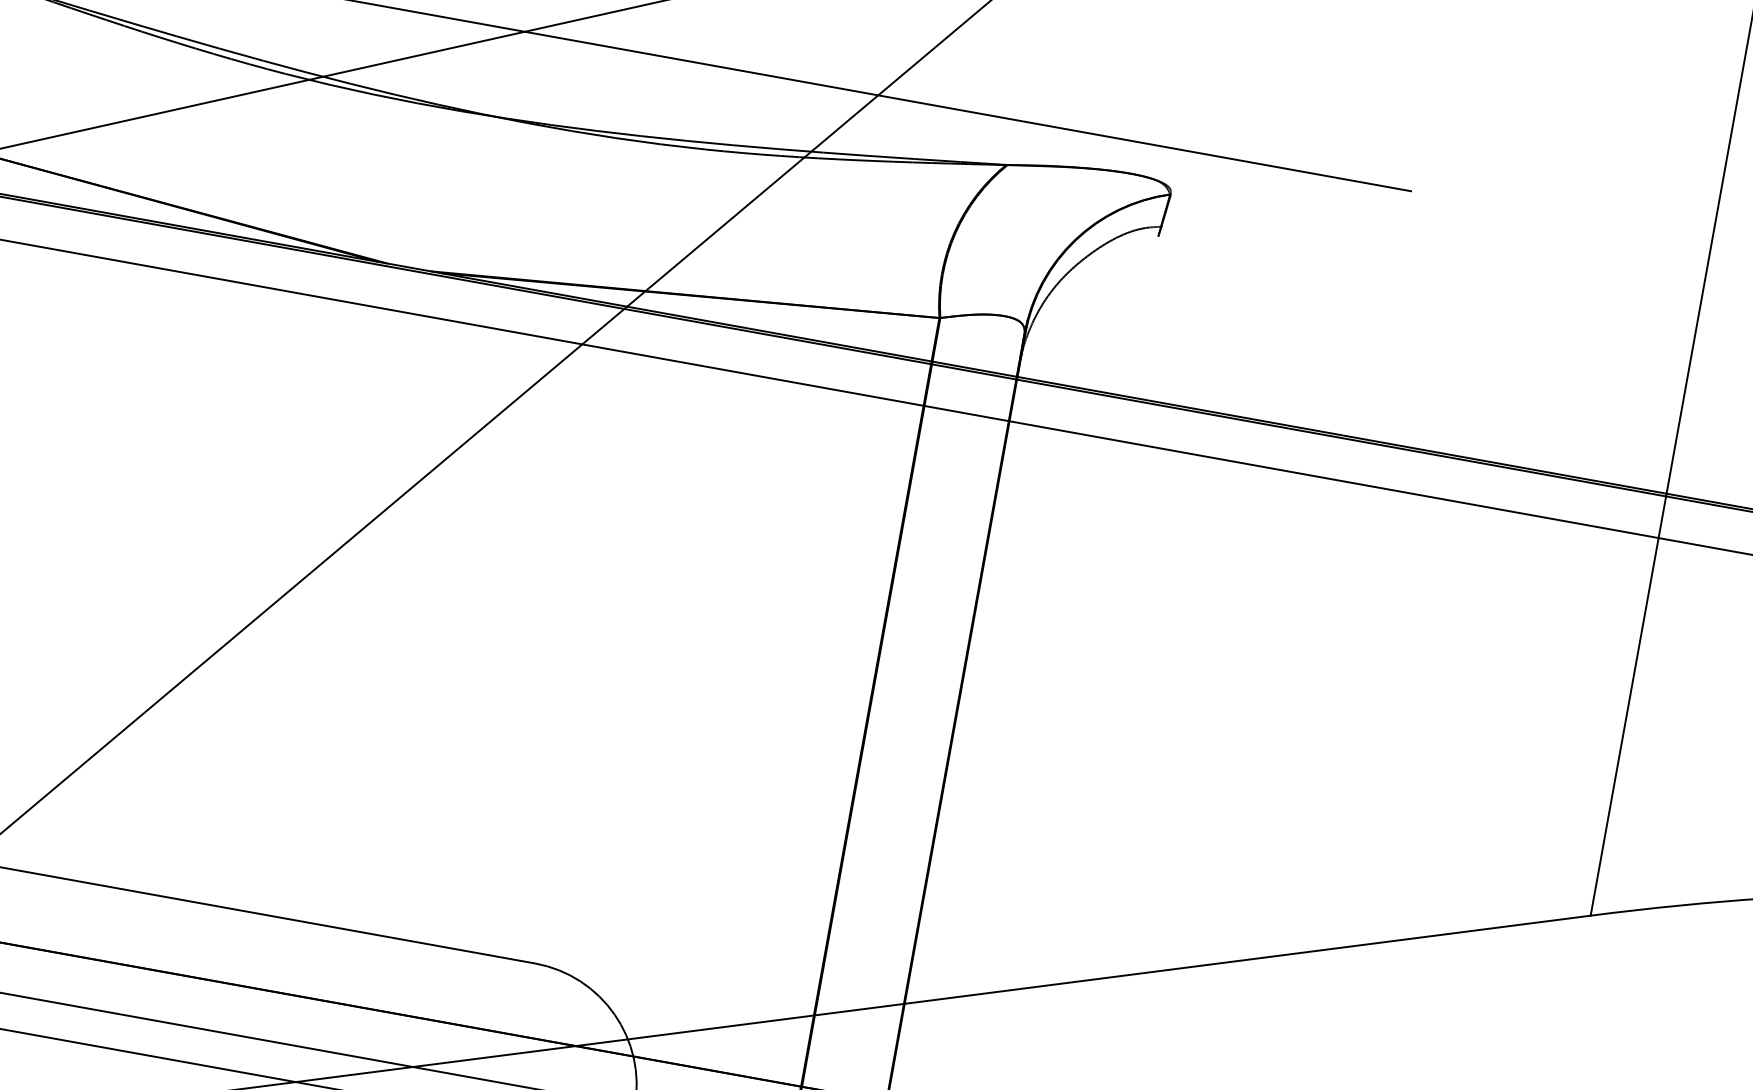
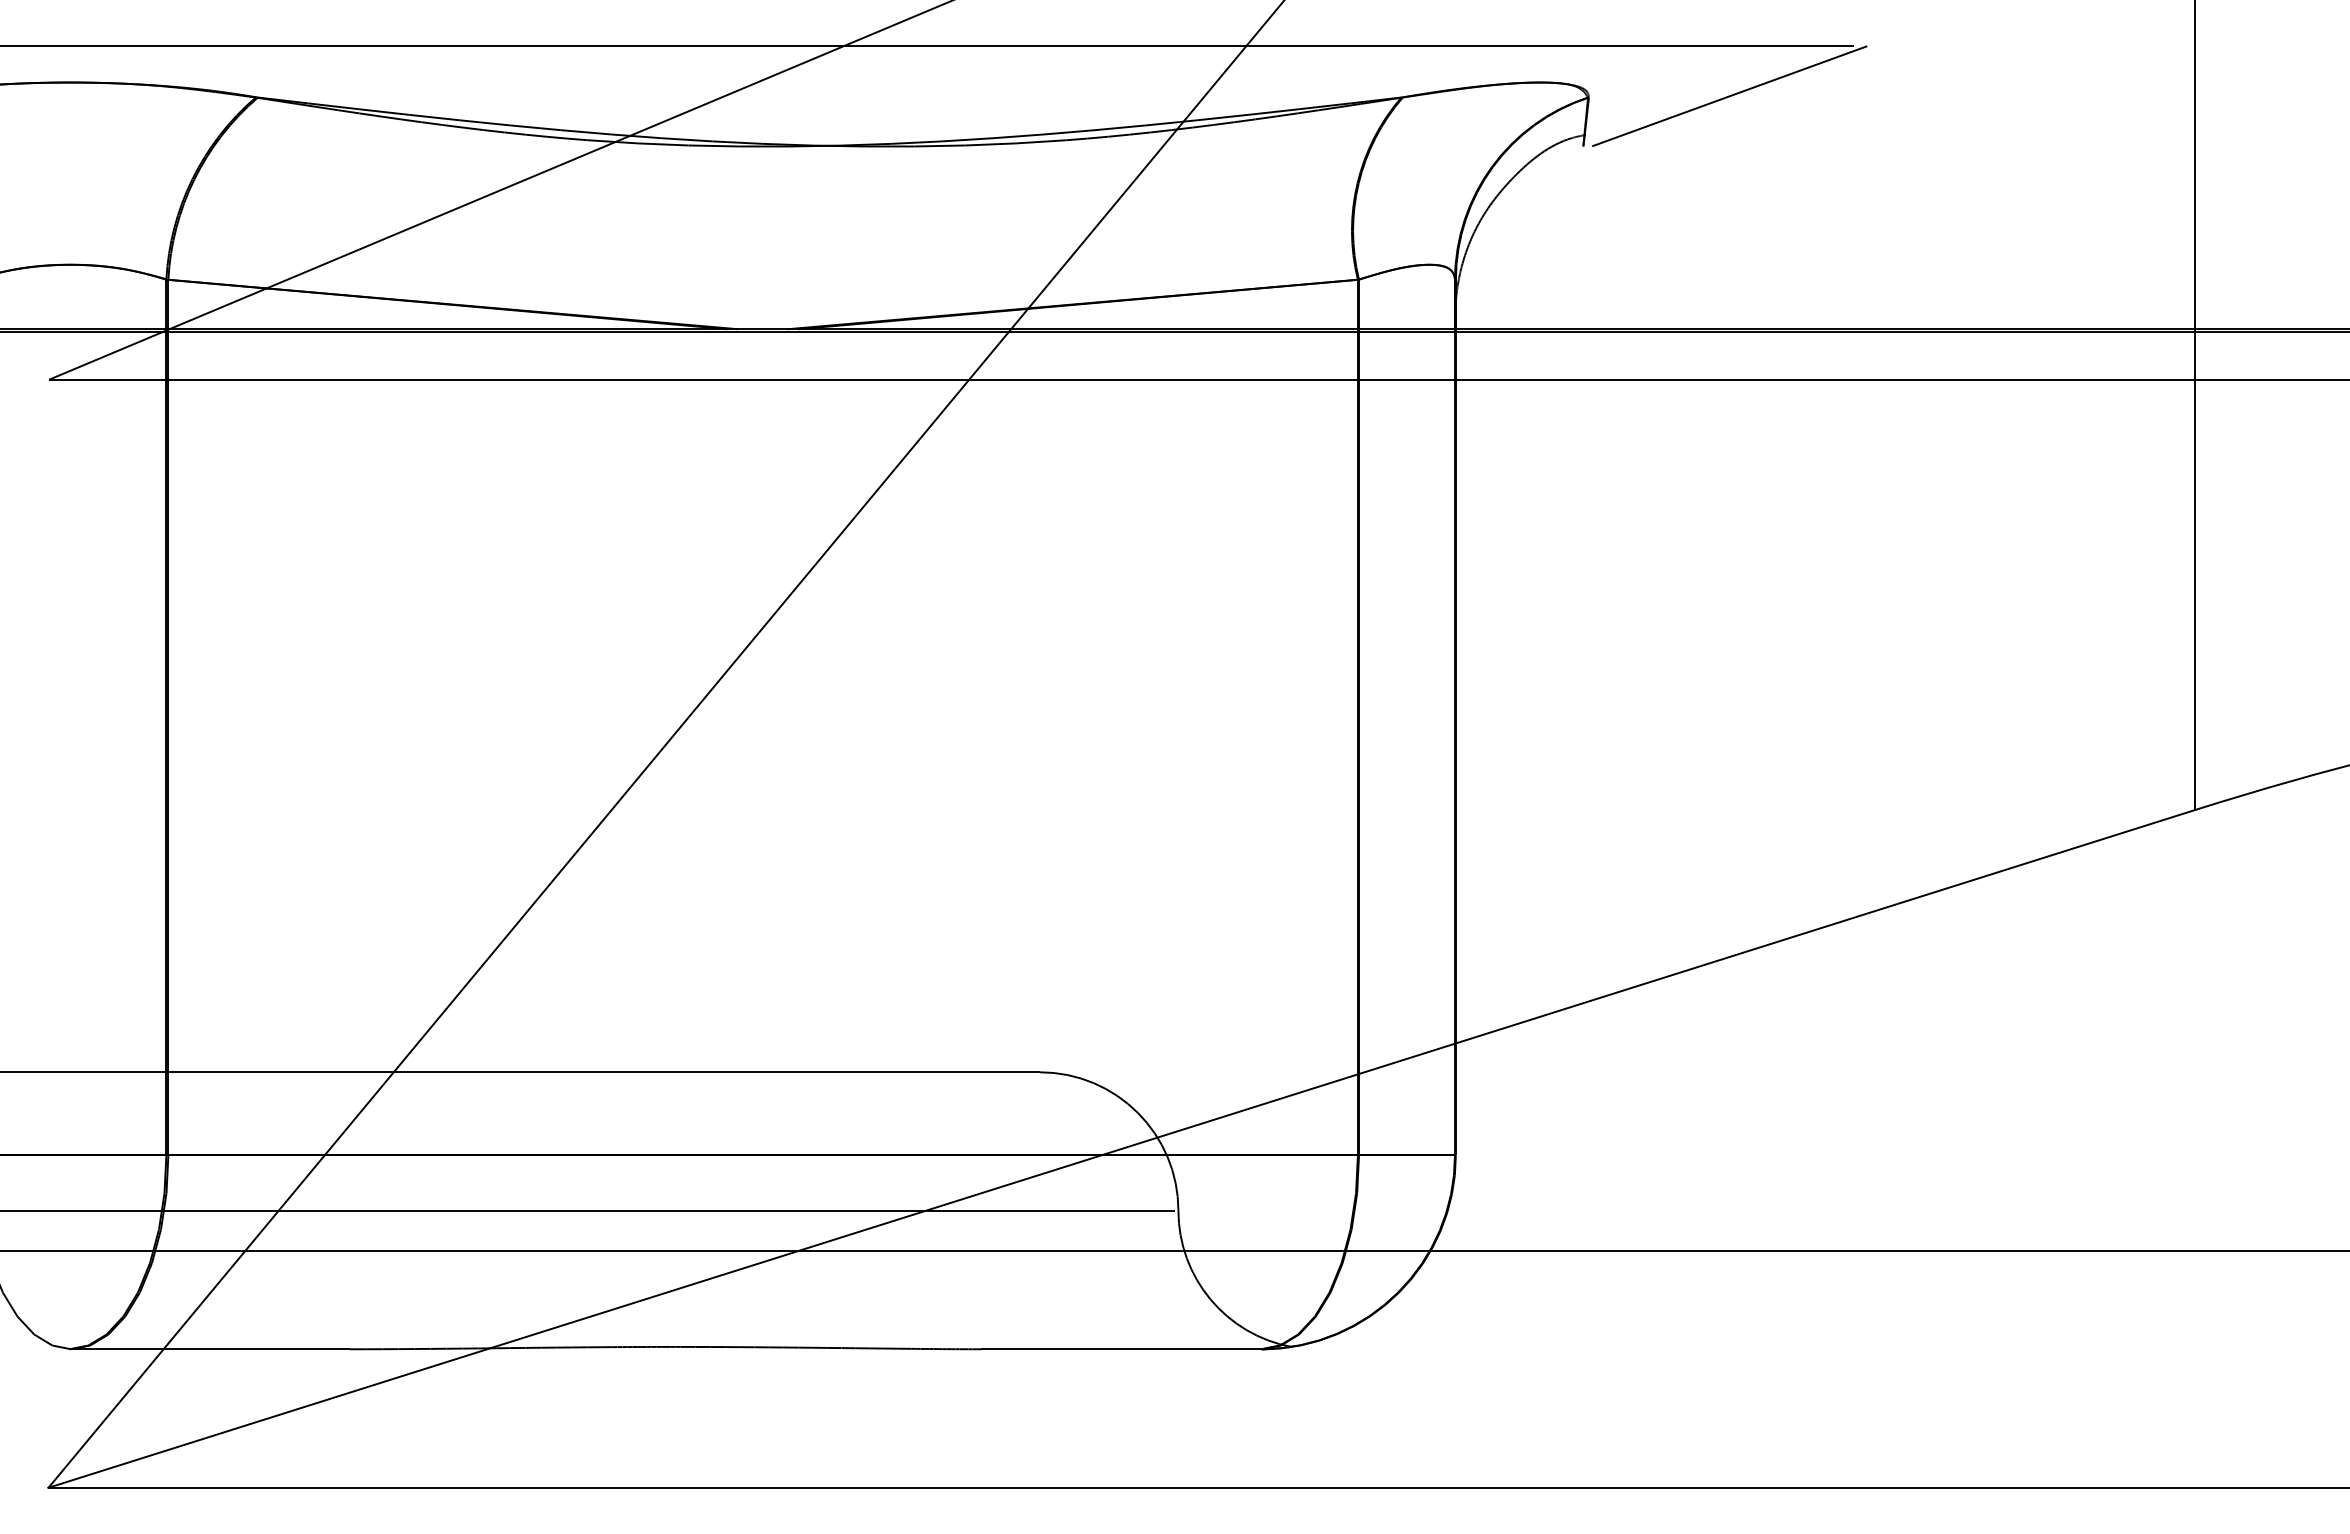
line: (1294, 215) -> (1729, 96), added

